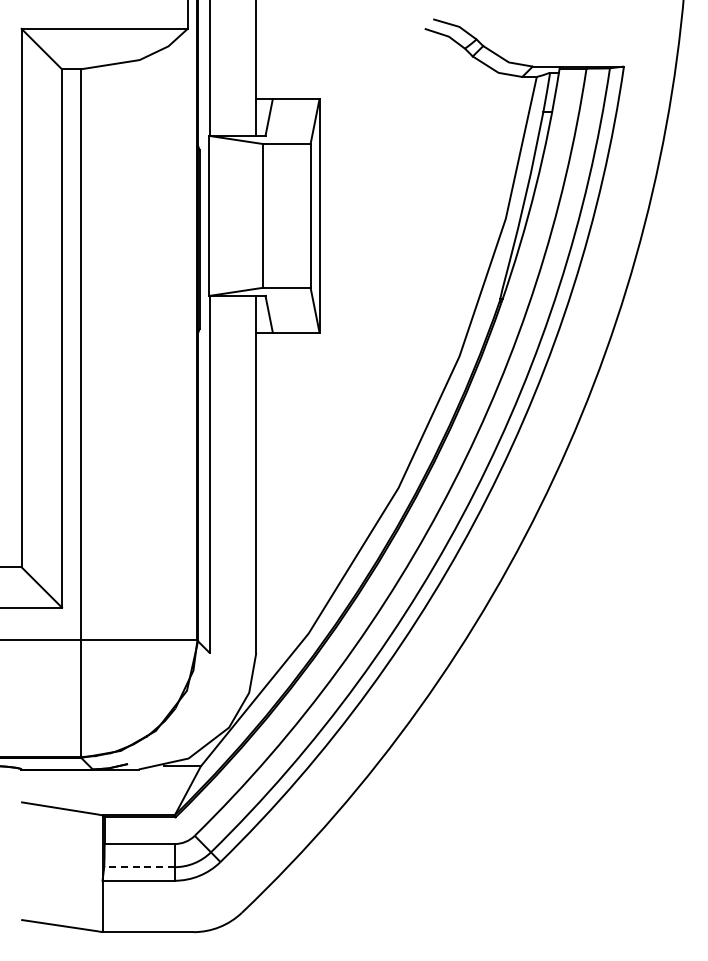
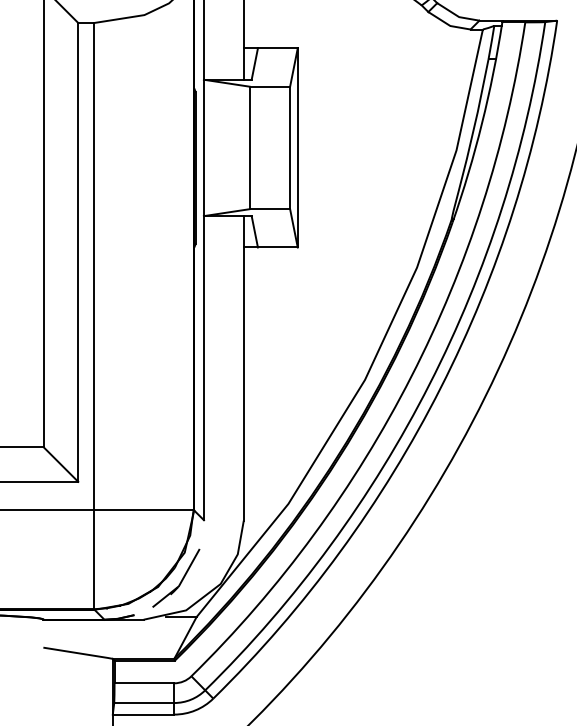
part: (177, 720) -> (176, 577), added
line: (138, 867) -> (143, 703), dashed -> solid

